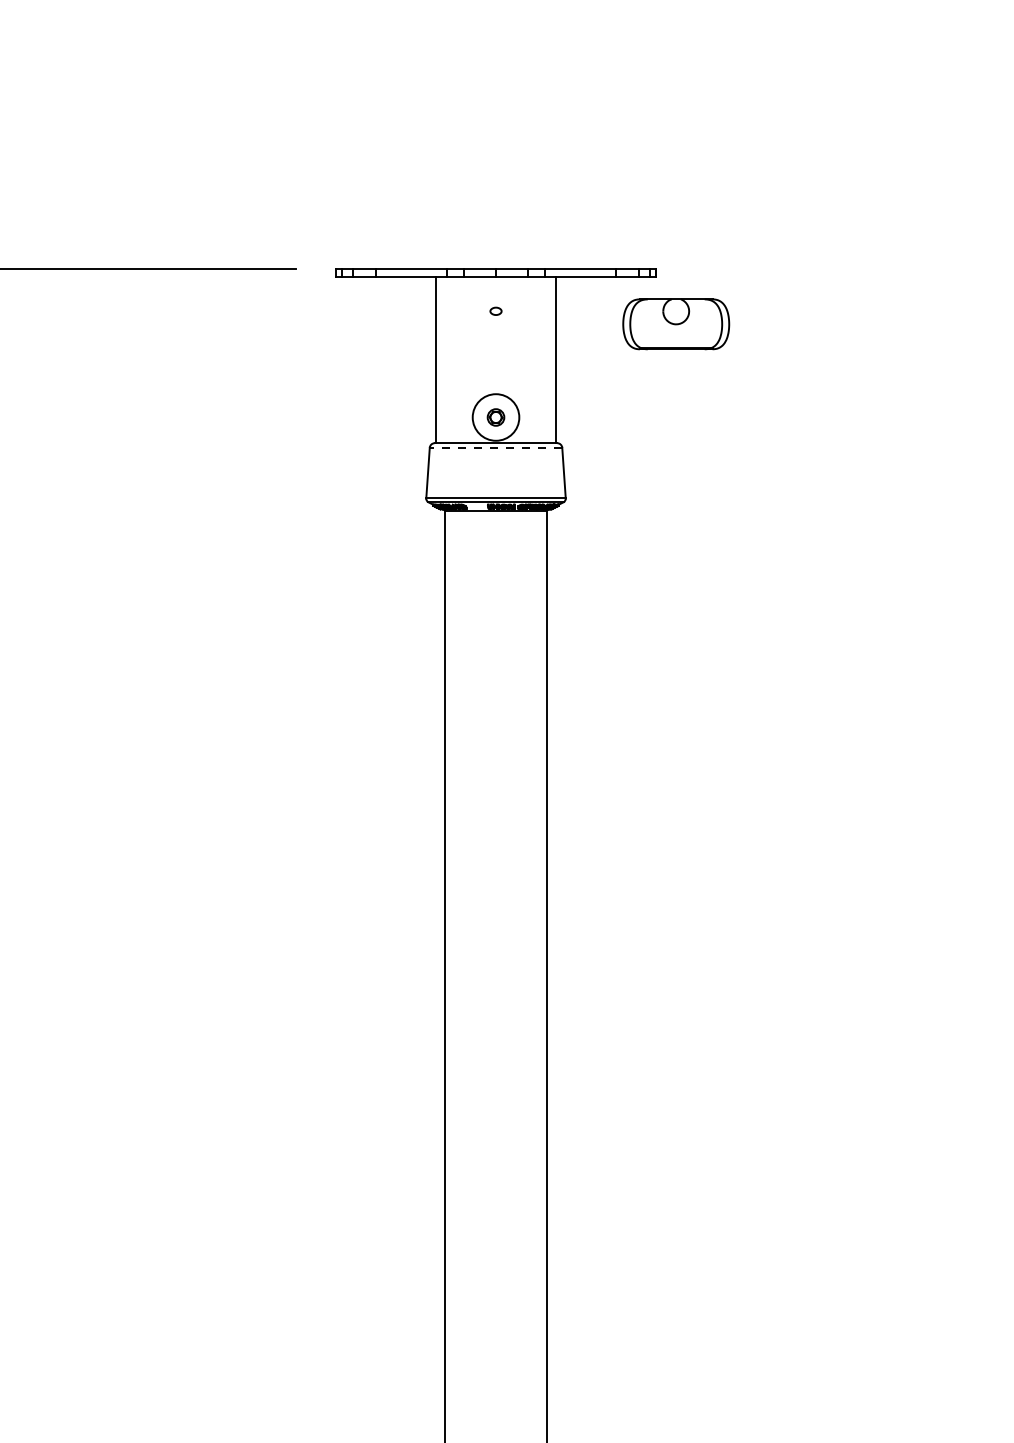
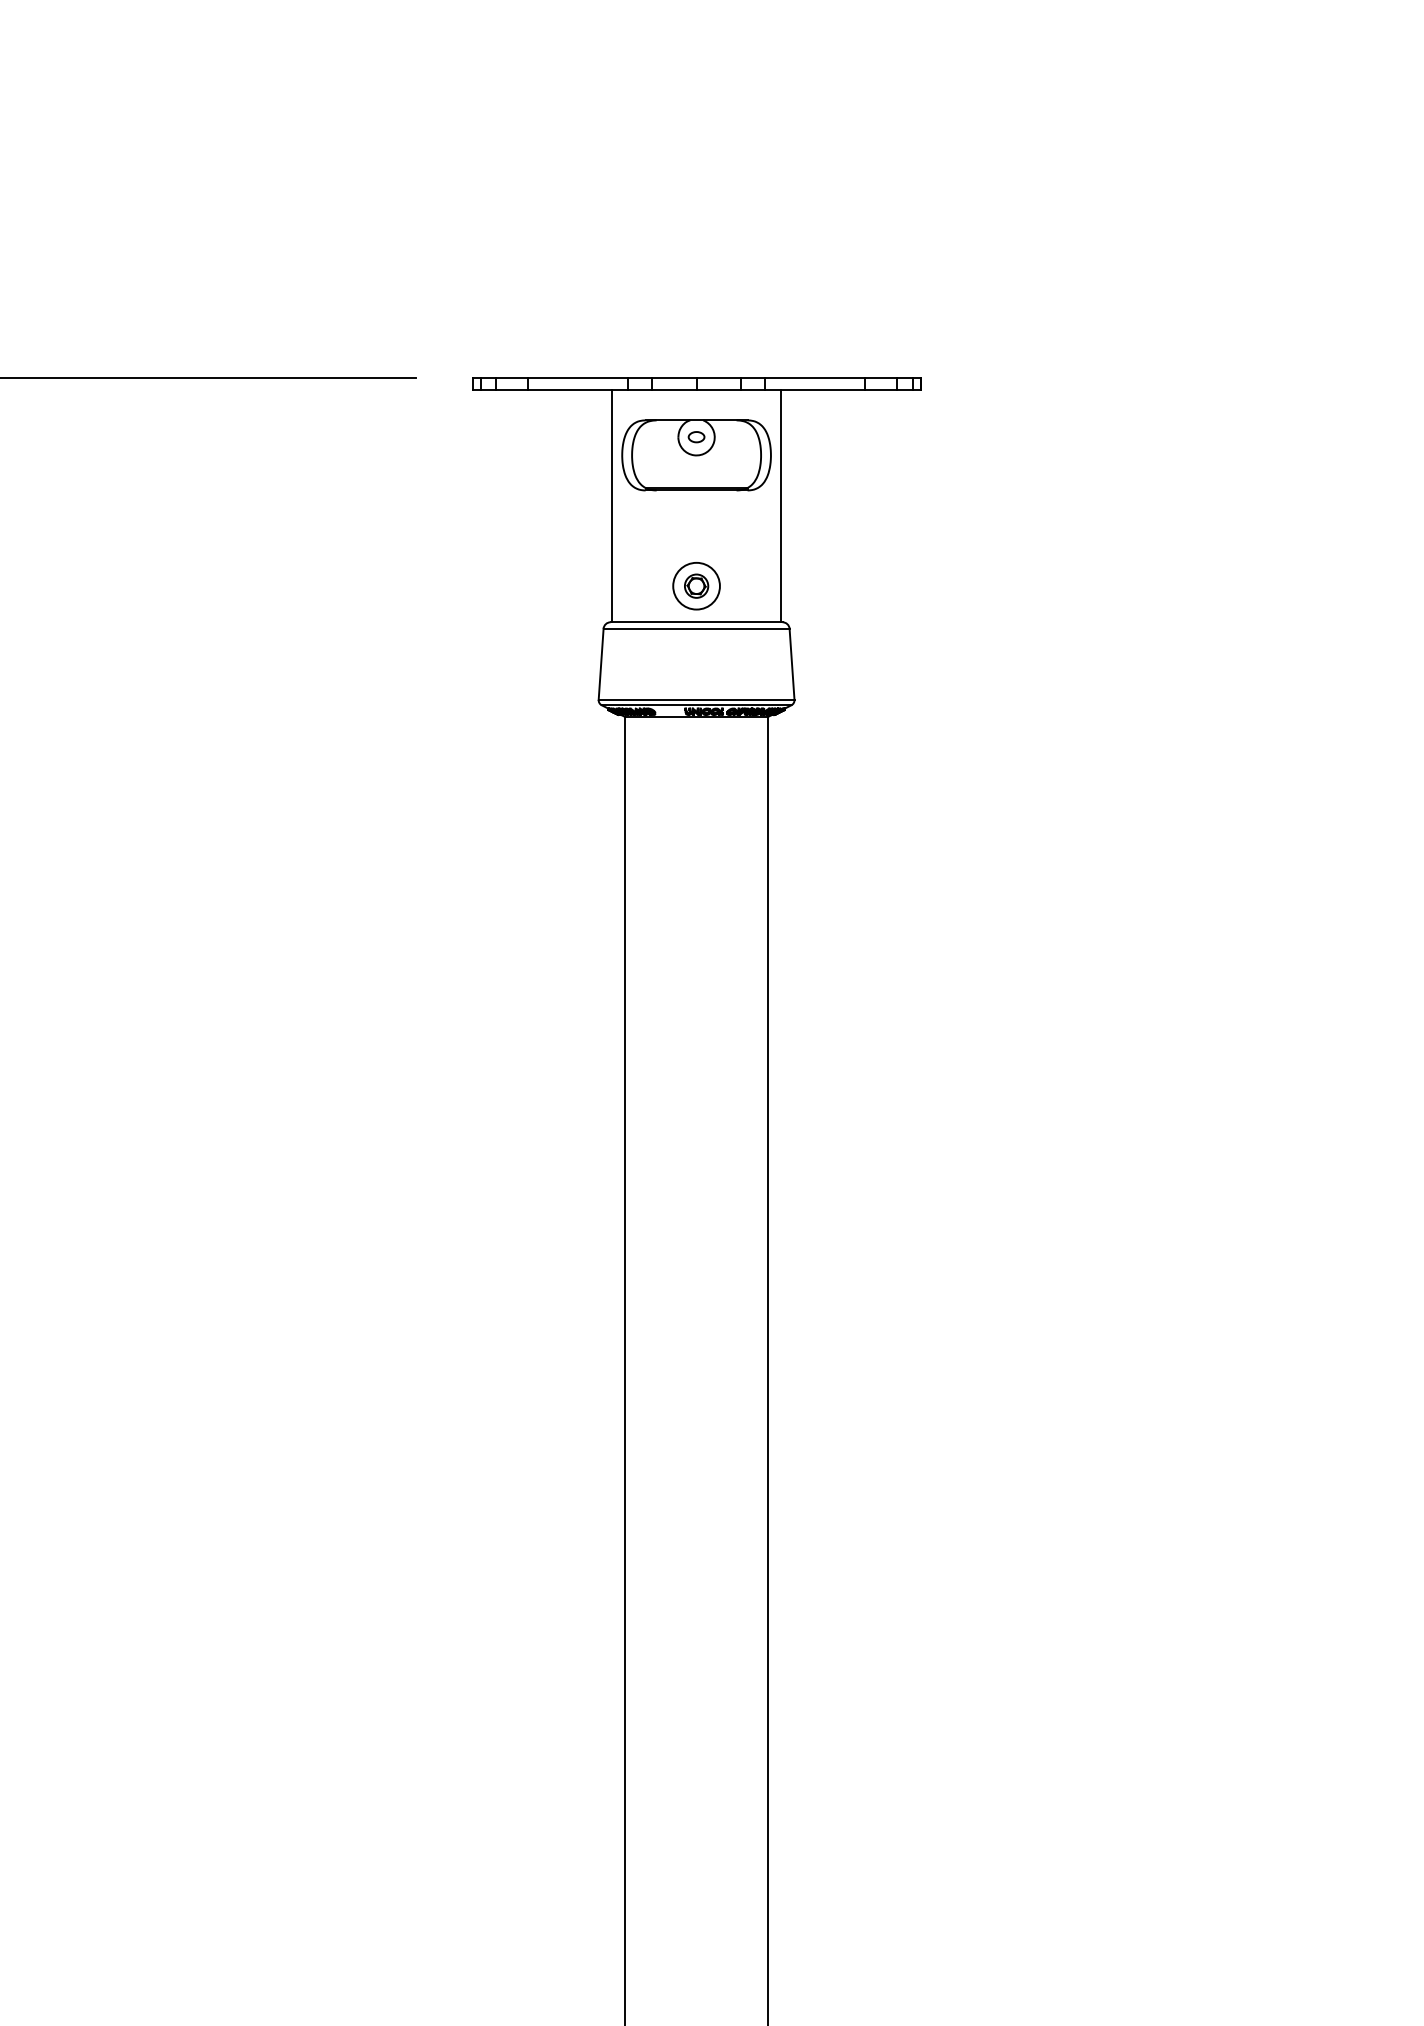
part: (676, 324) -> (696, 455), moved
circle: (495, 416) -> (696, 585), size x0.71
line: (495, 447) -> (696, 628), dashed -> solid

